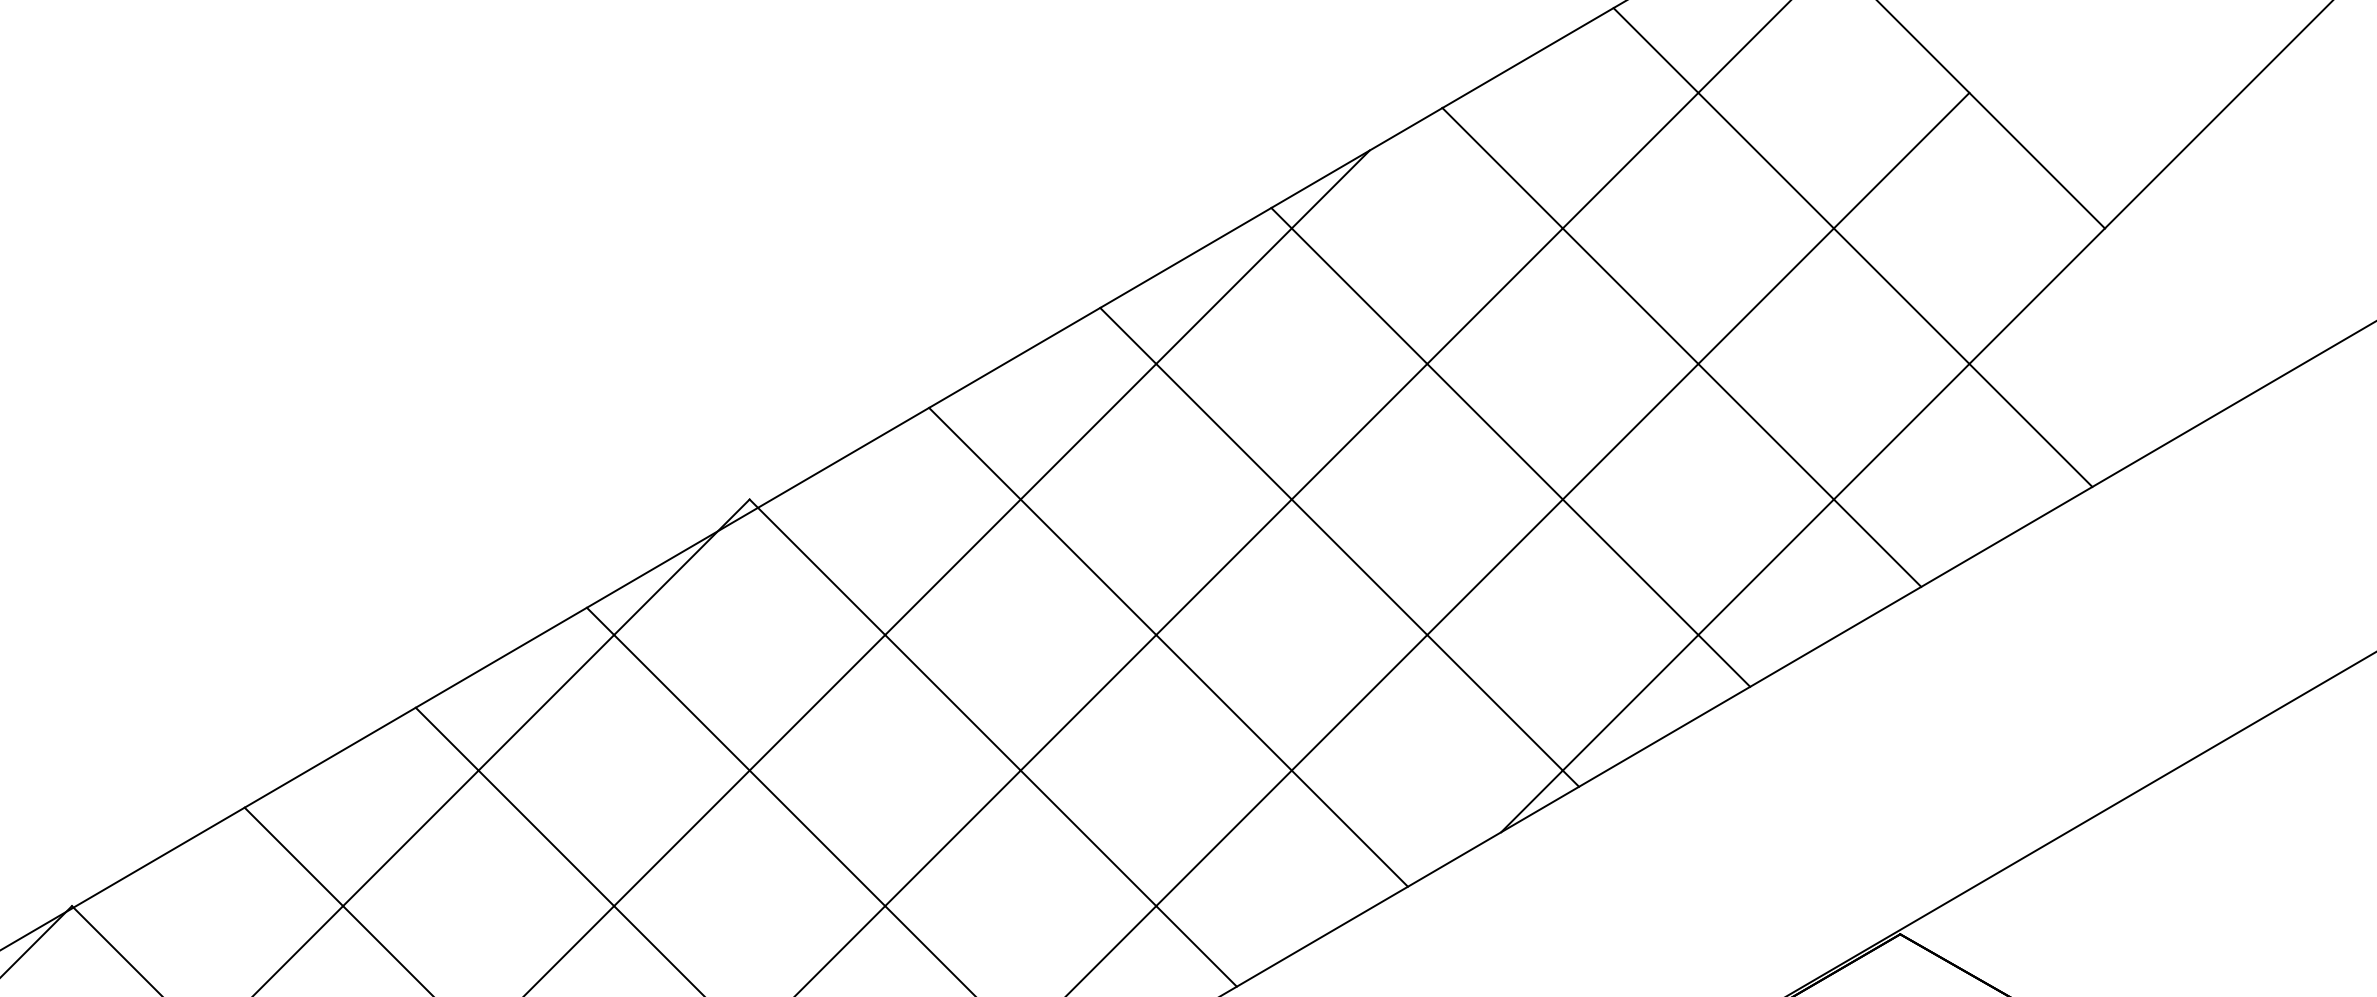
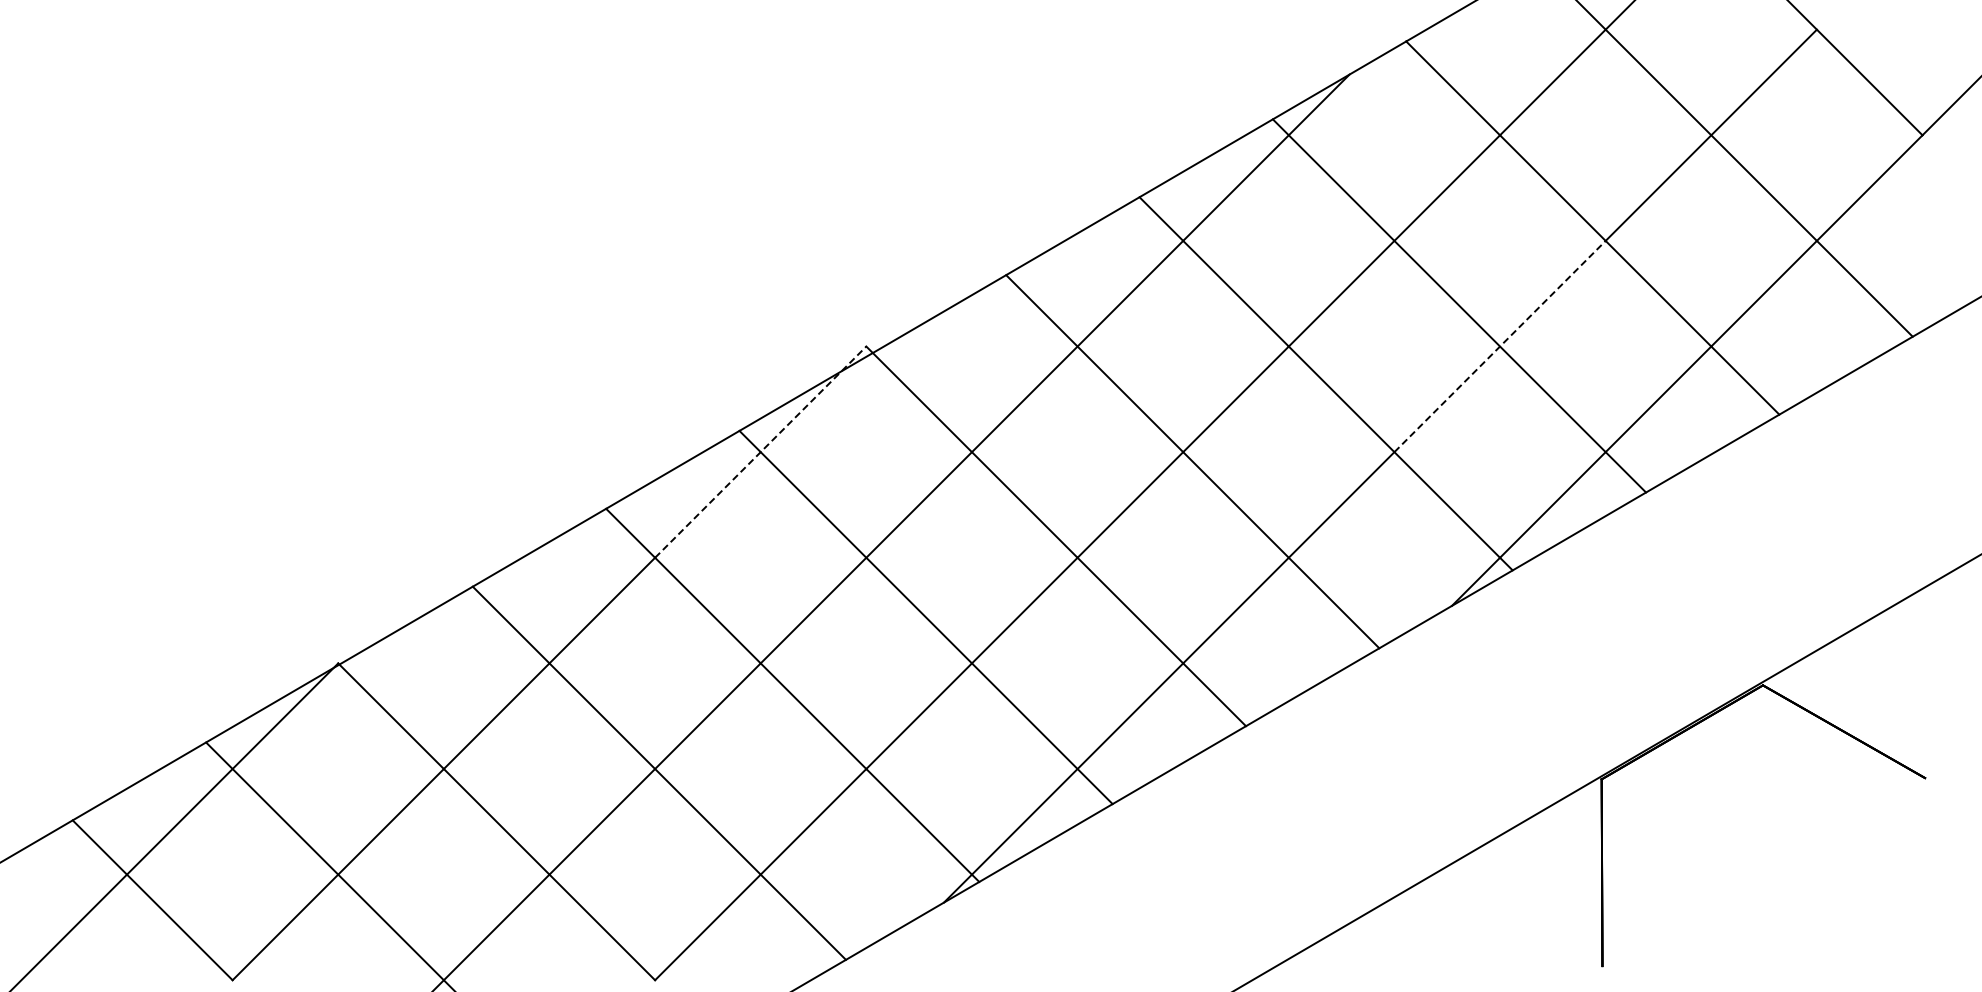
line: (1563, 499) -> (1500, 346), solid -> dashed
line: (615, 634) -> (761, 451), solid -> dashed

